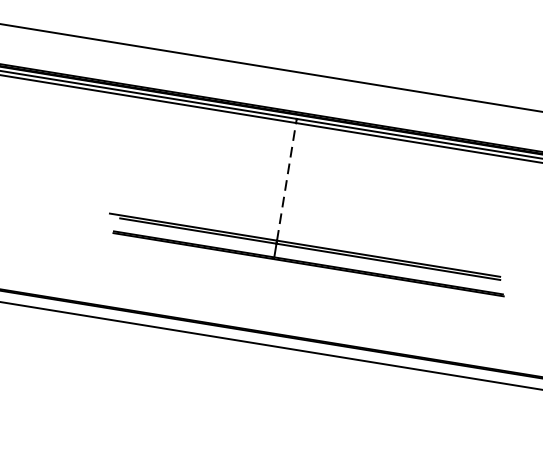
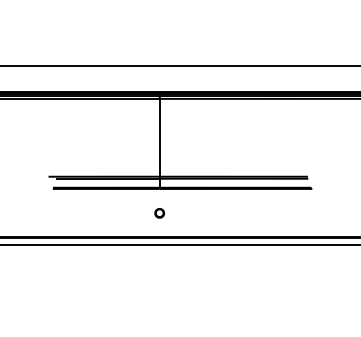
line: (286, 181) -> (159, 137), dashed -> solid
part: (267, 296) -> (159, 213), added

